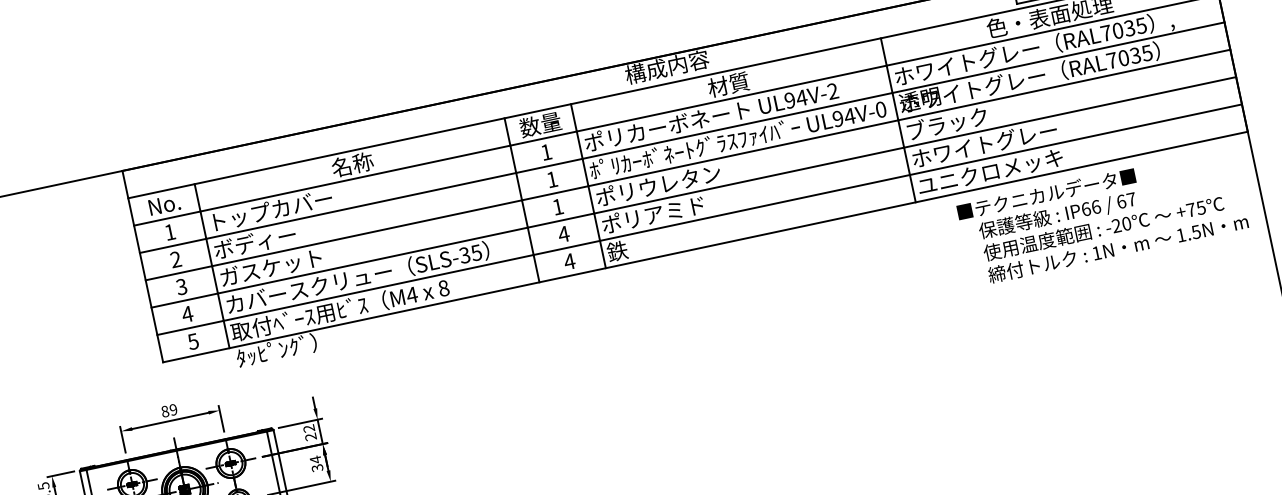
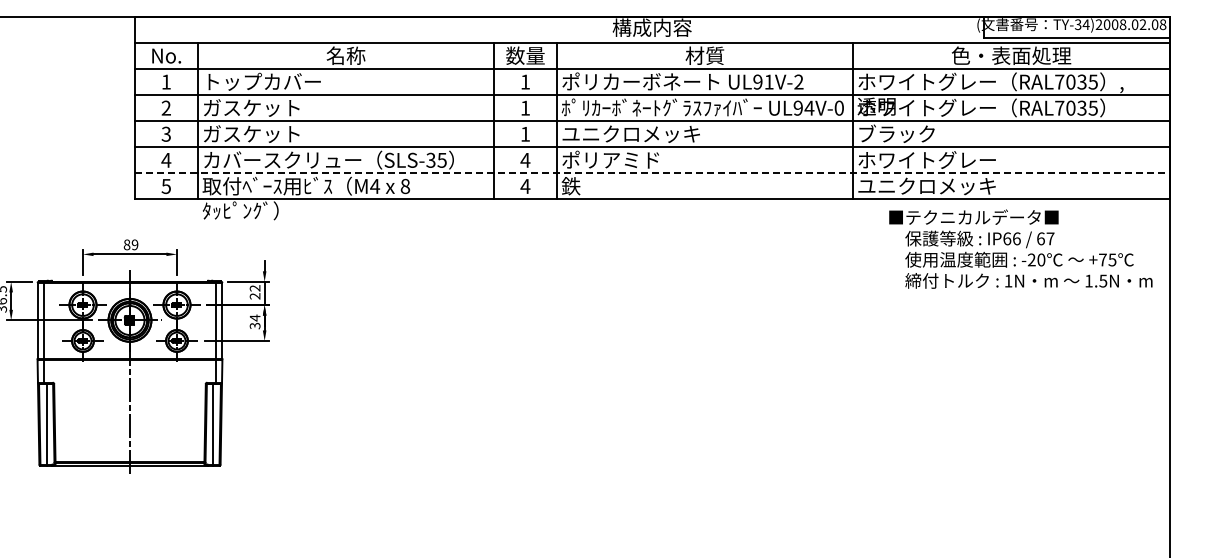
text: (802, 97) -> (769, 81), UL94V-2 -> UL91V-2
text: (667, 182) -> (630, 133), ポリウレタン -> ユニクロメッキ
line: (699, 219) -> (652, 173), solid -> dashed
text: (265, 239) -> (251, 107), ボディー -> ガスケット

